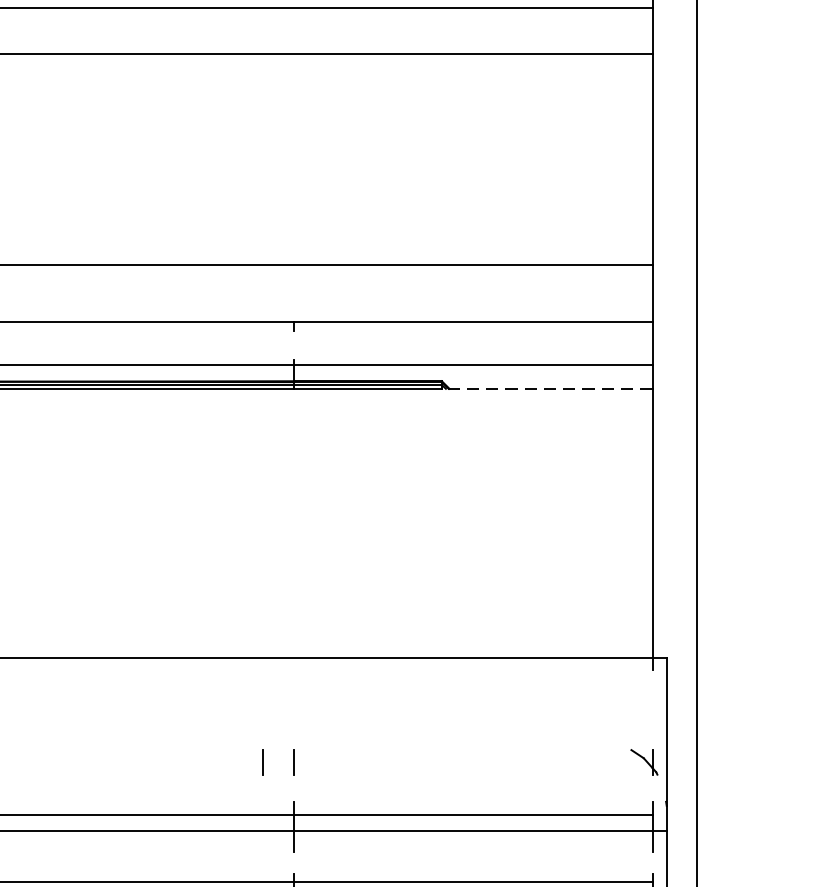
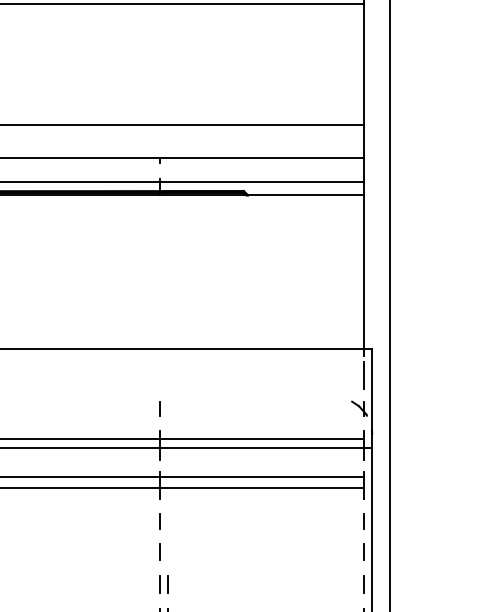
line: (546, 388) -> (303, 195), dashed -> solid
line: (653, 704) -> (364, 375), added
line: (262, 762) -> (141, 408), removed

